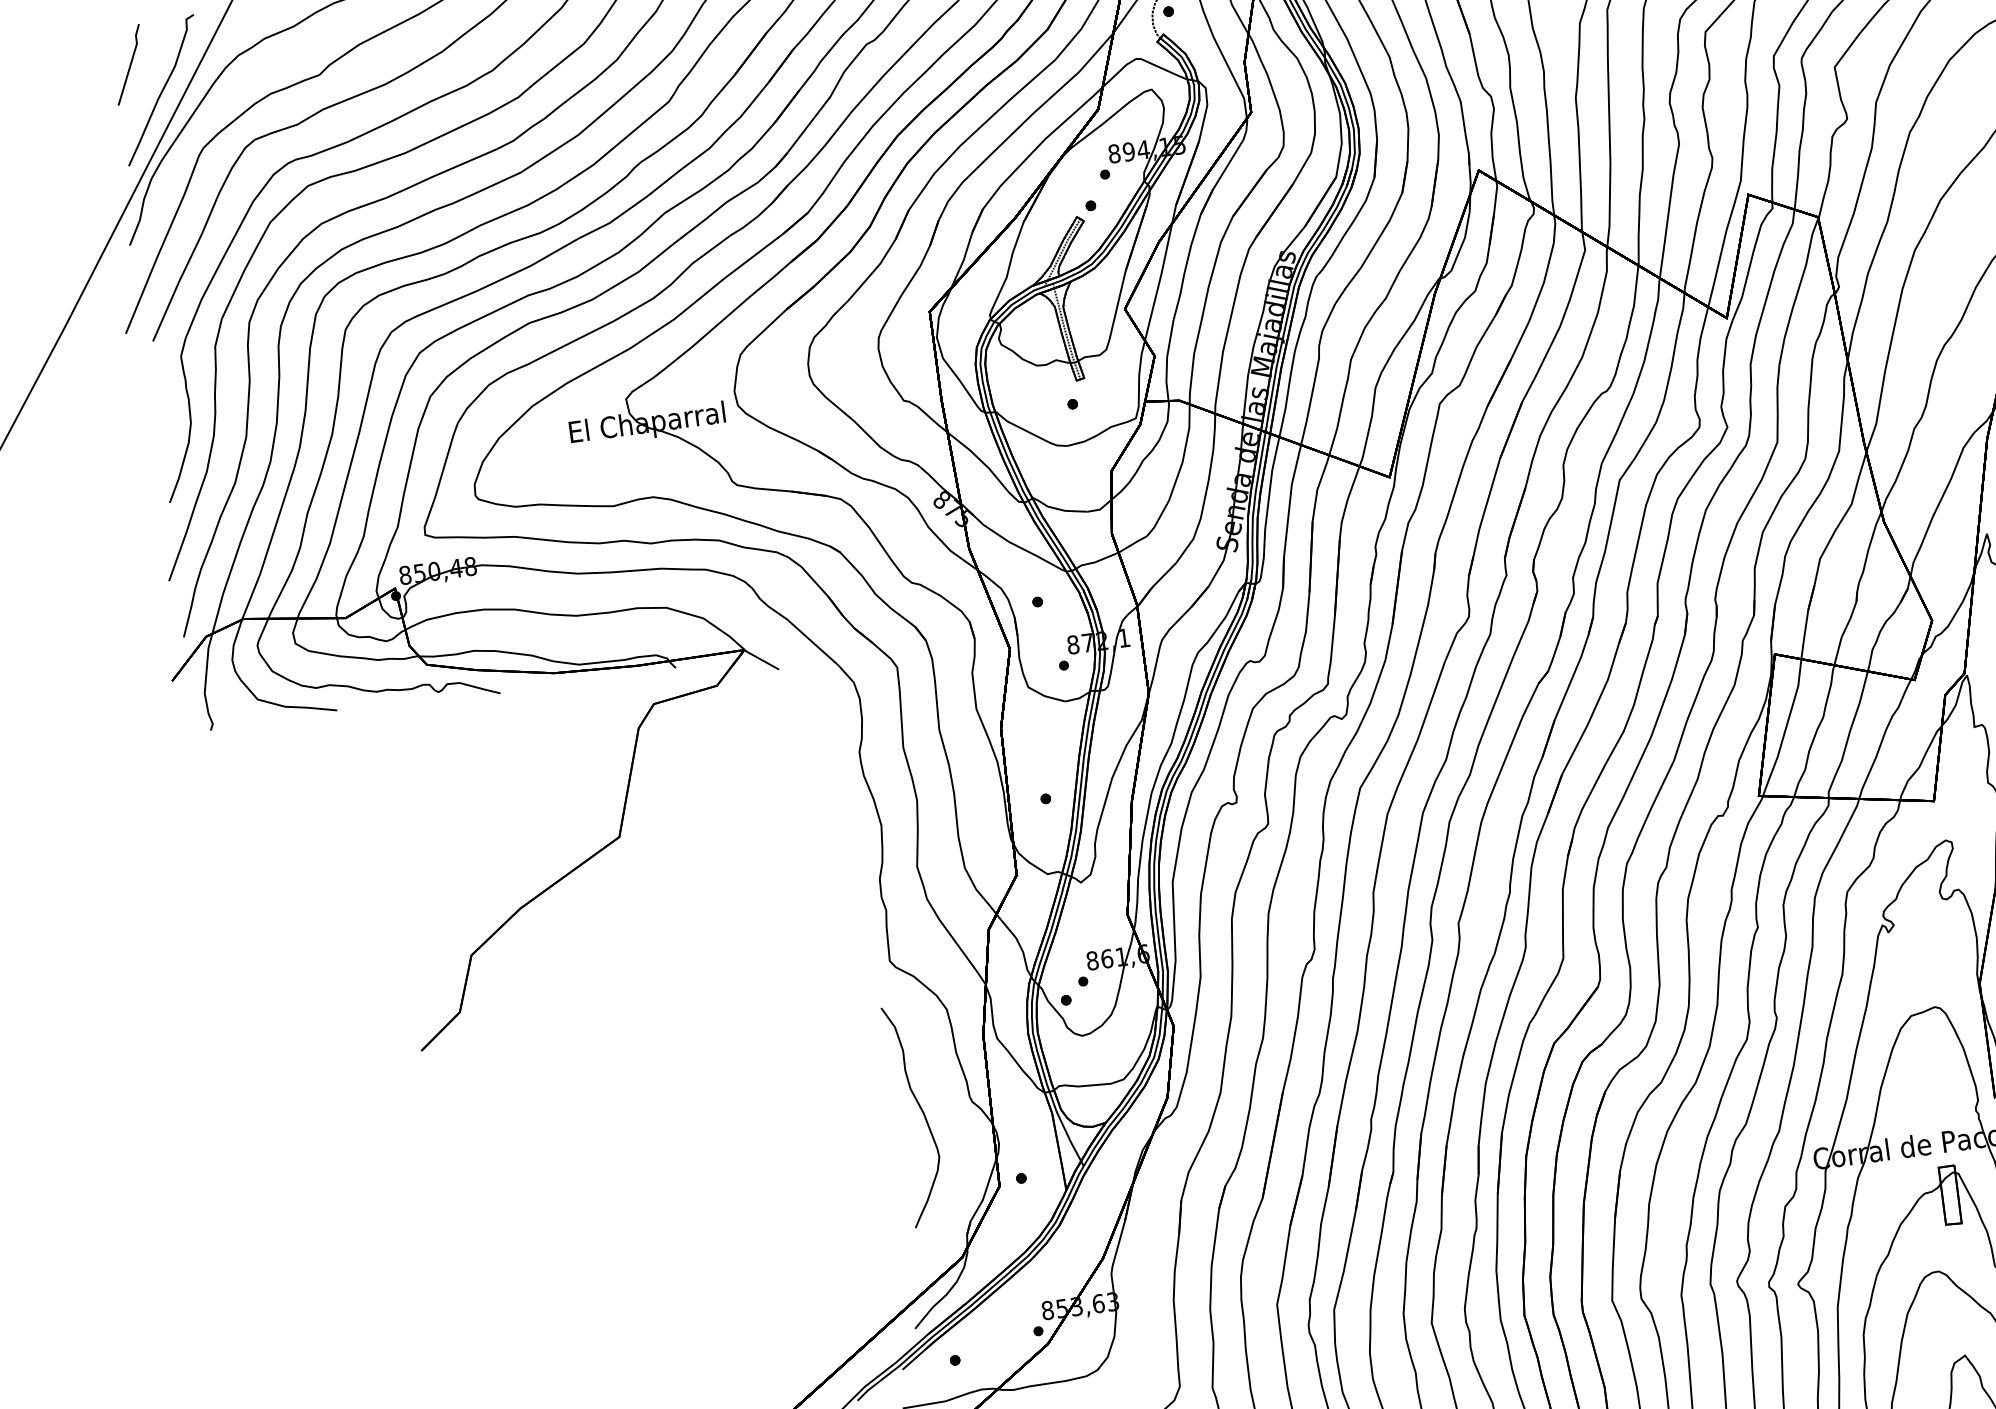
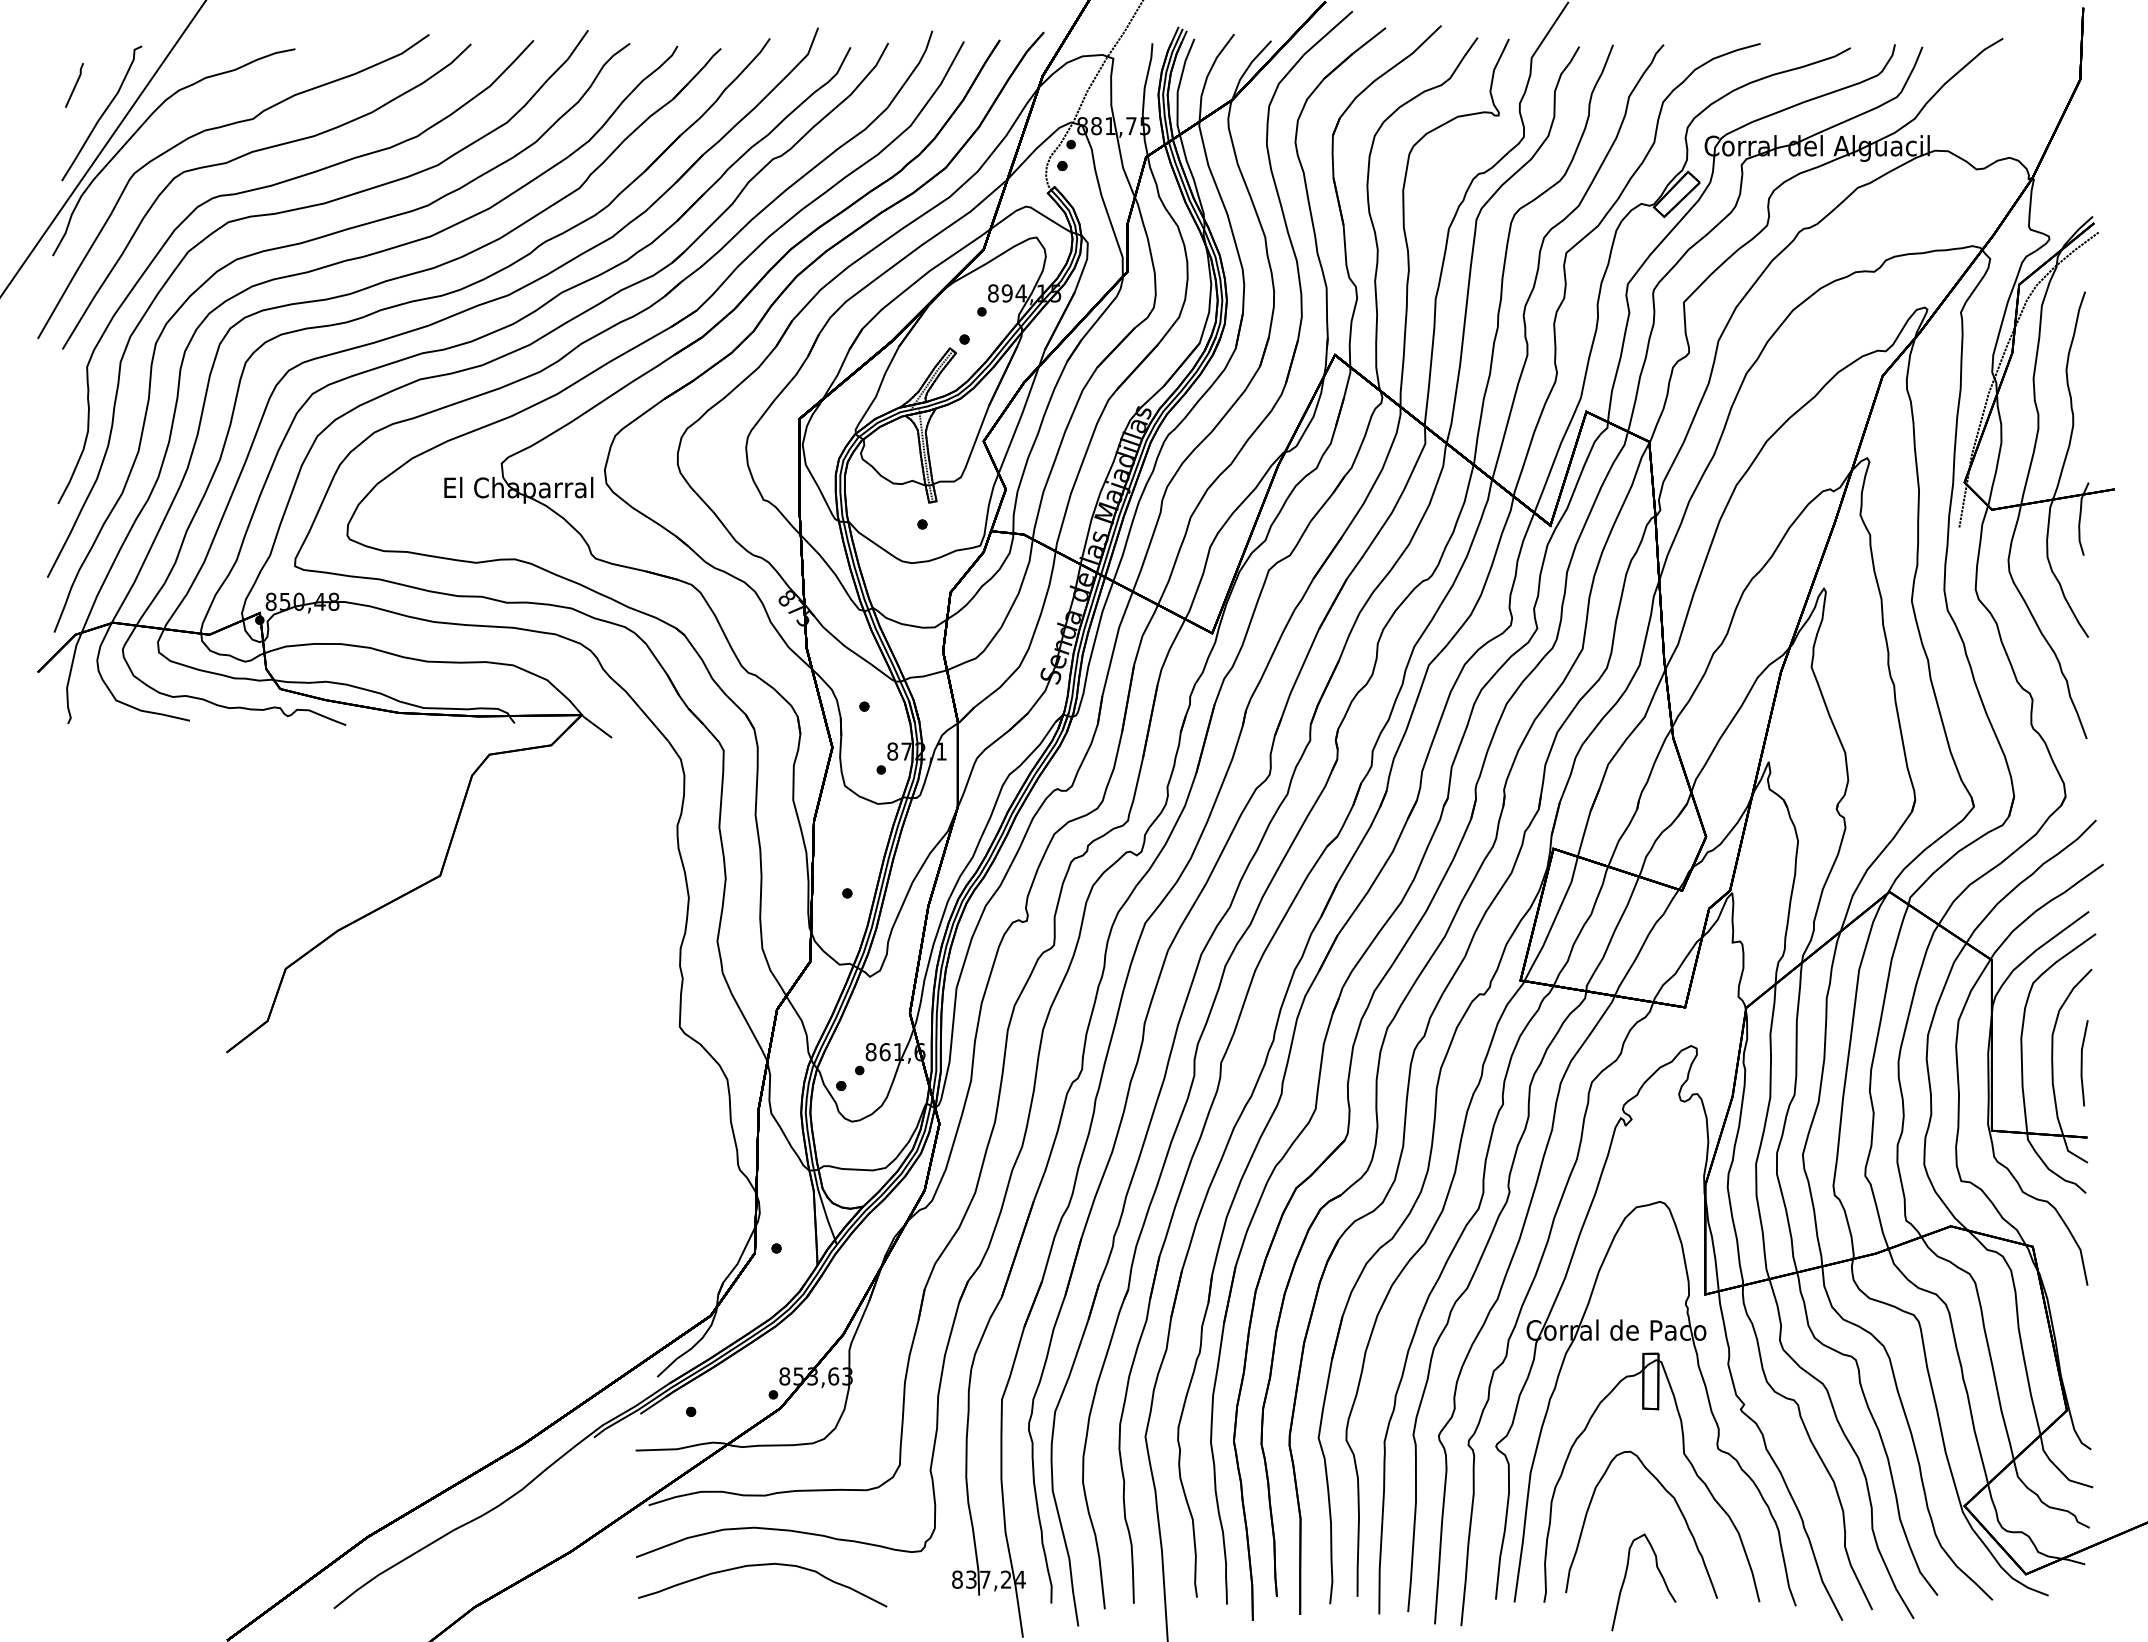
part: (128, 64) -> (74, 85), size x0.6
curve: (921, 1111) -> (690, 1172), removed

